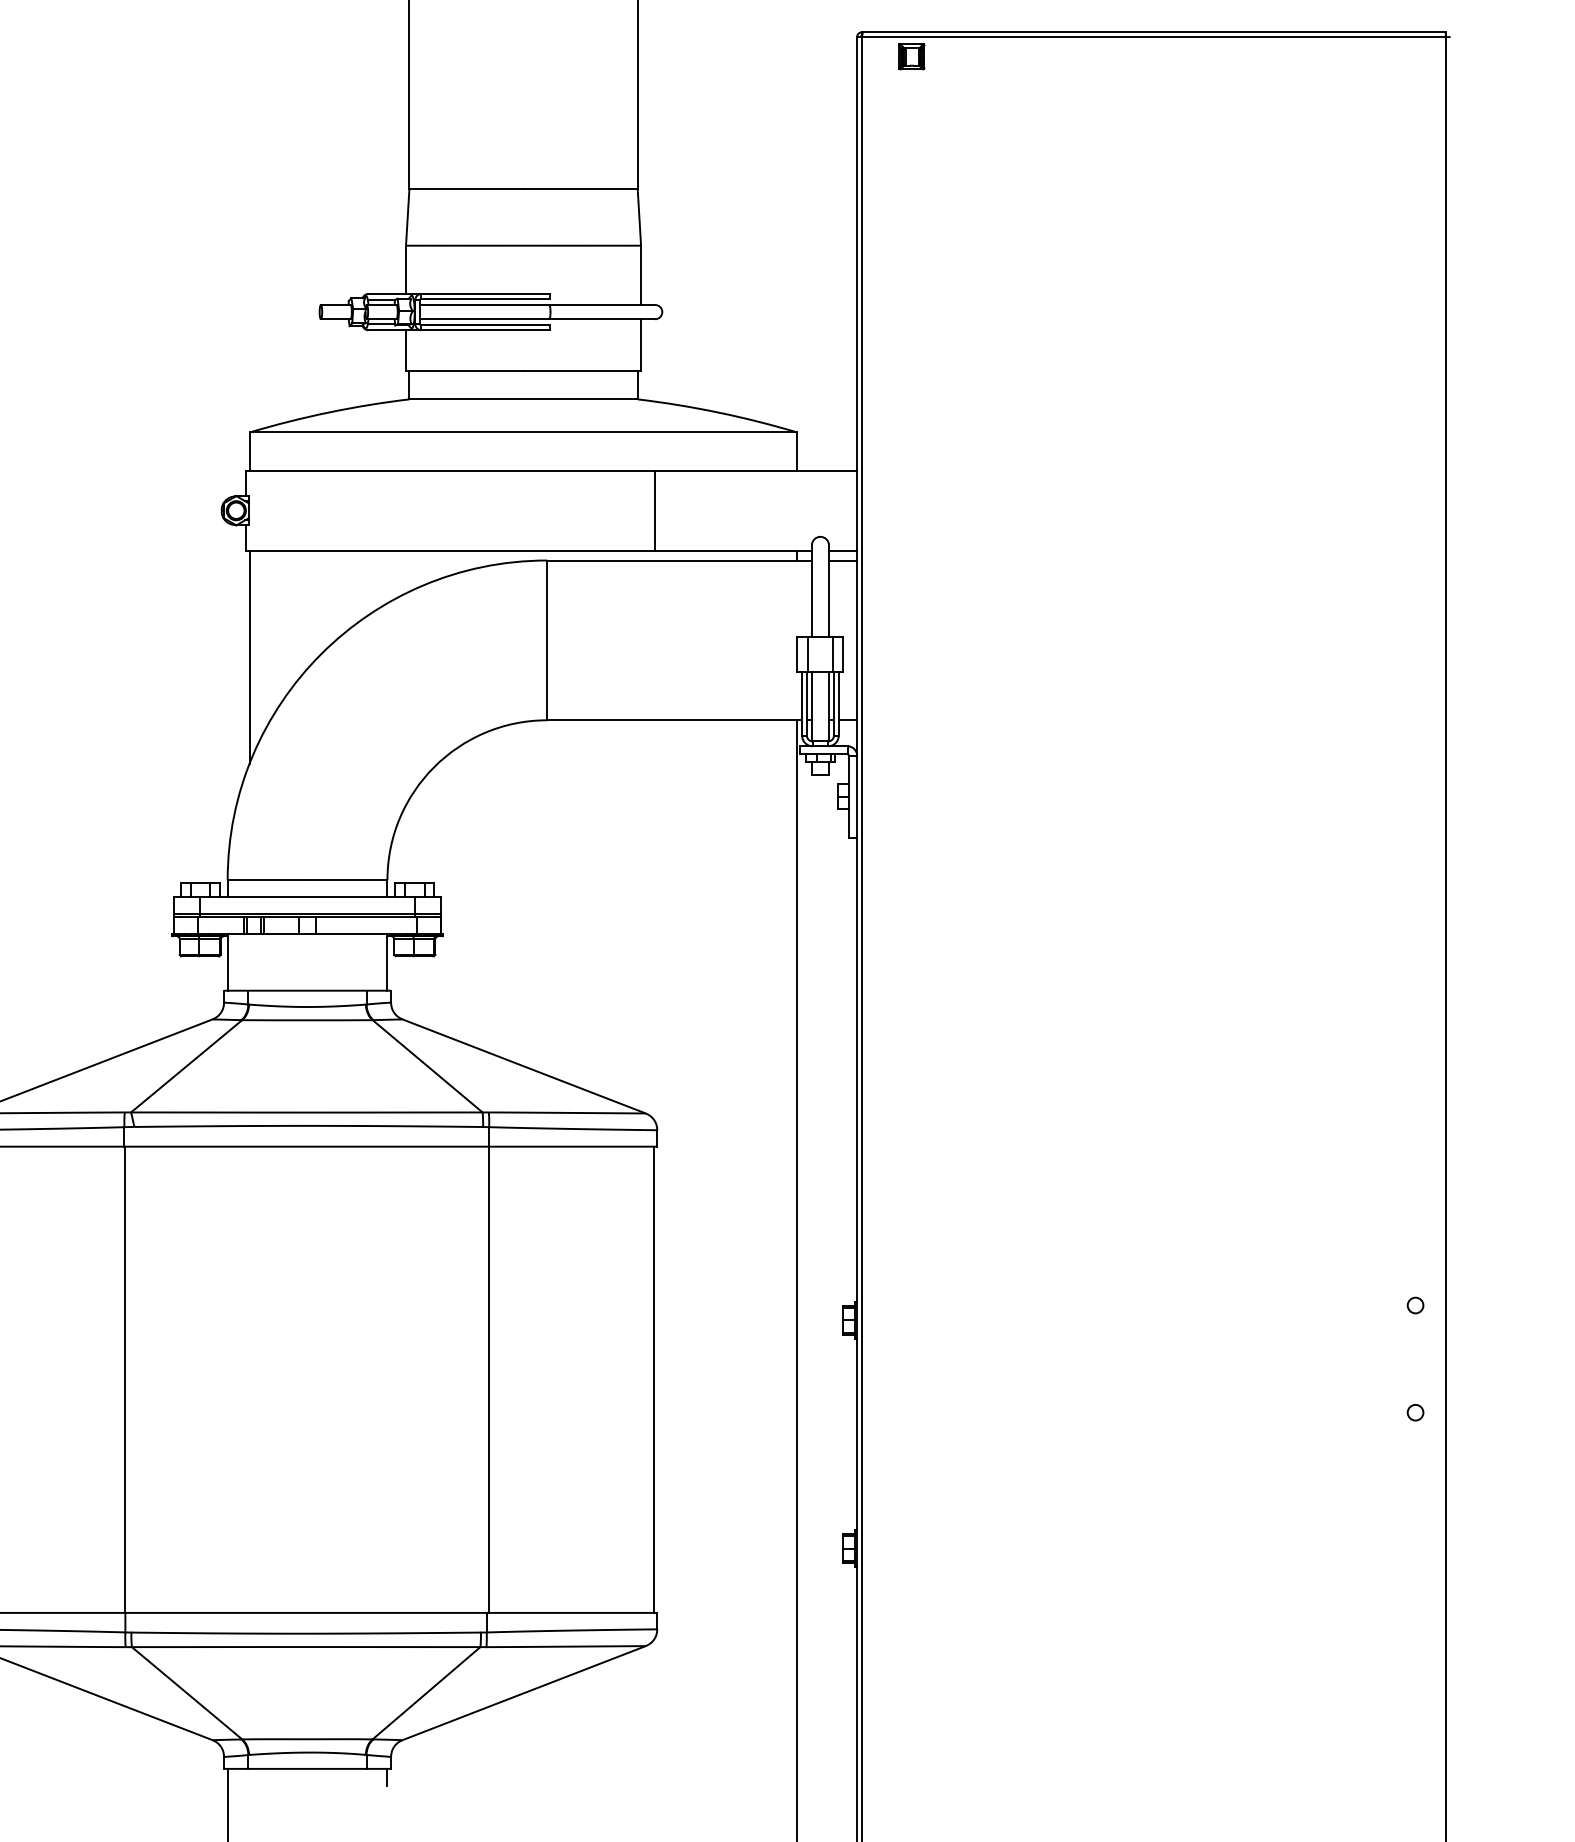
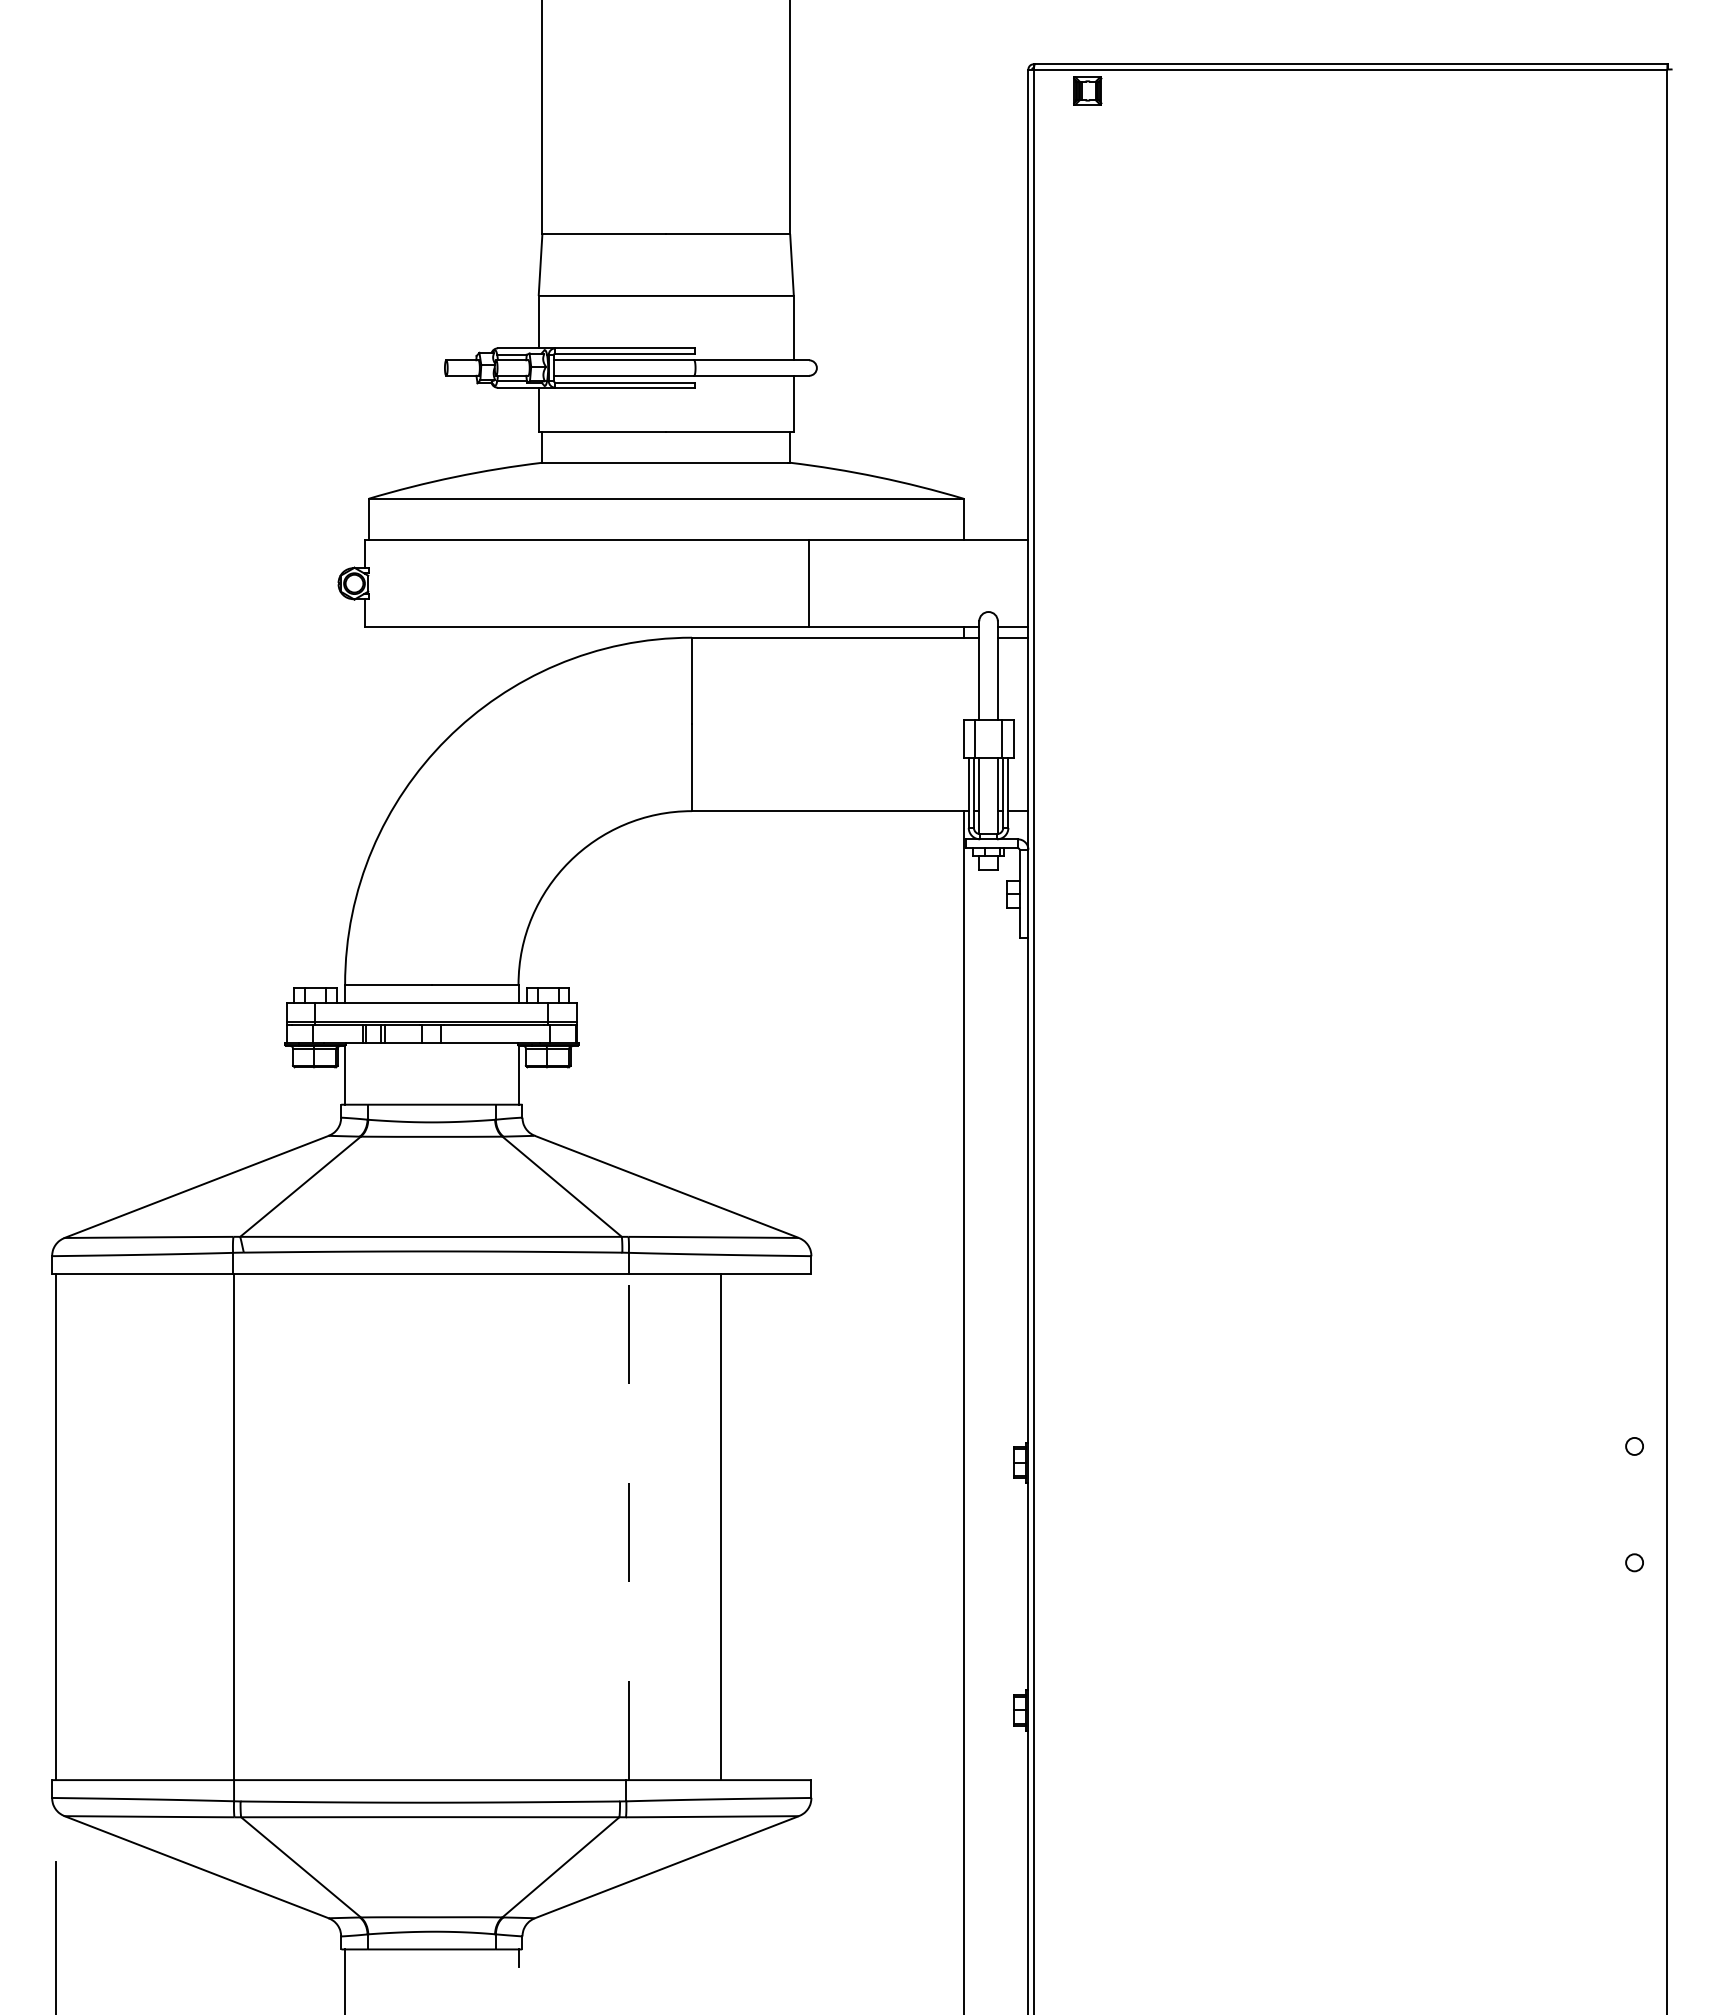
line: (249, 657) -> (368, 742), removed
line: (488, 1379) -> (628, 1526), solid -> dashed
line: (653, 1380) -> (721, 1527), moved

